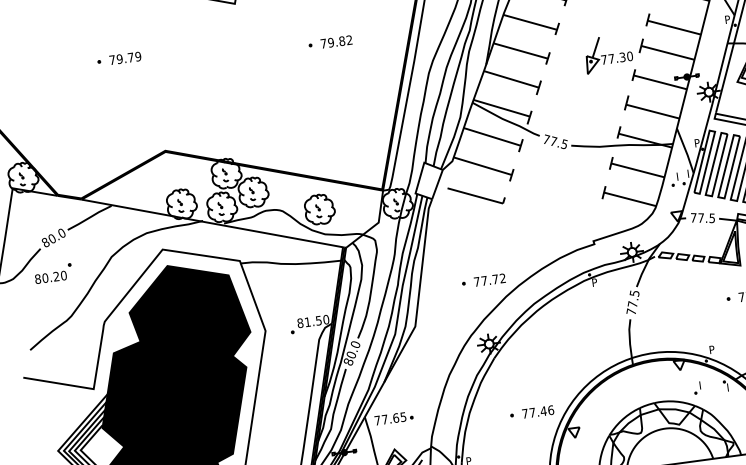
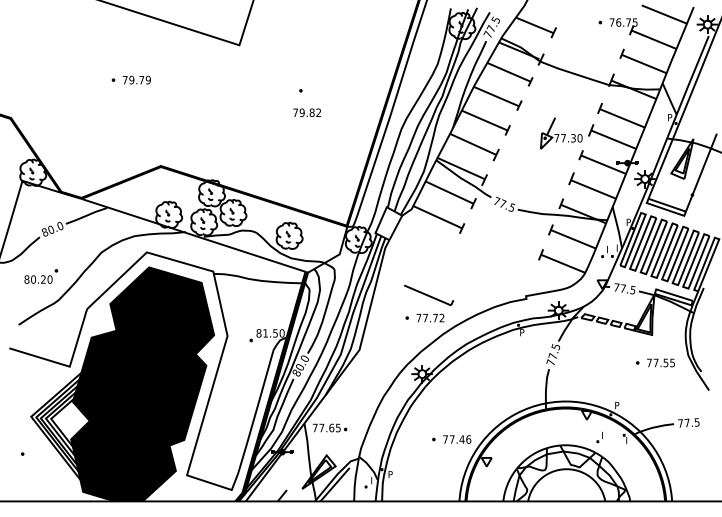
text: (335, 41) -> (306, 112), moved
part: (477, 195) -> (429, 295), moved
part: (53, 273) -> (41, 276), moved

